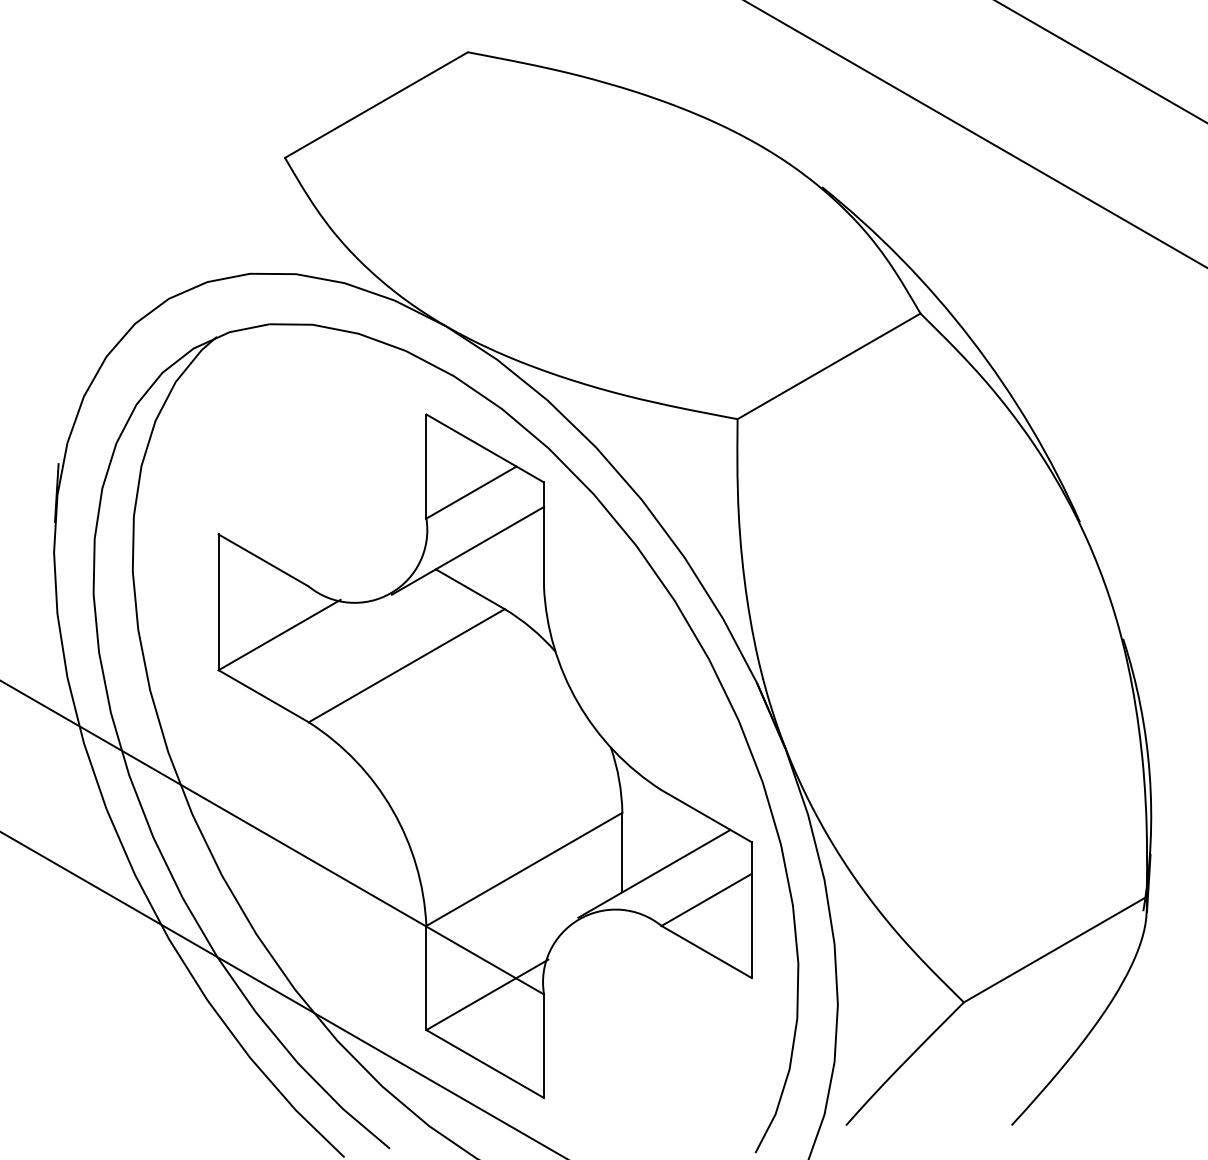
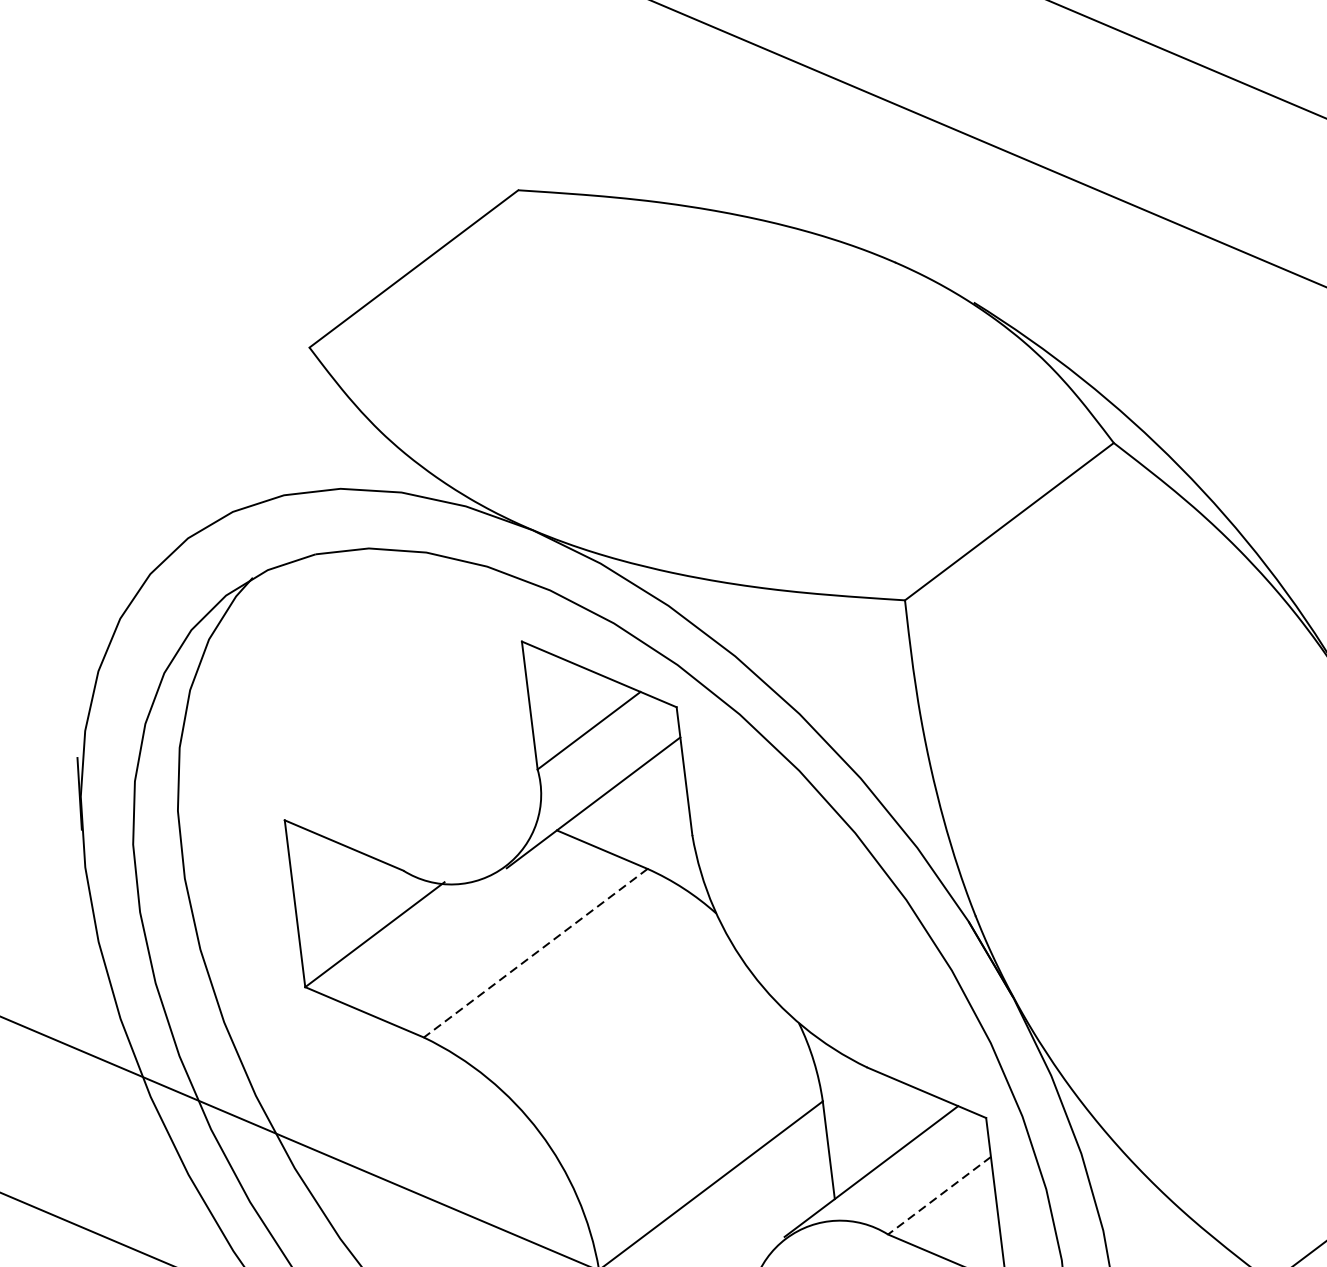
line: (406, 665) -> (535, 952), solid -> dashed
line: (706, 900) -> (939, 1196), solid -> dashed

